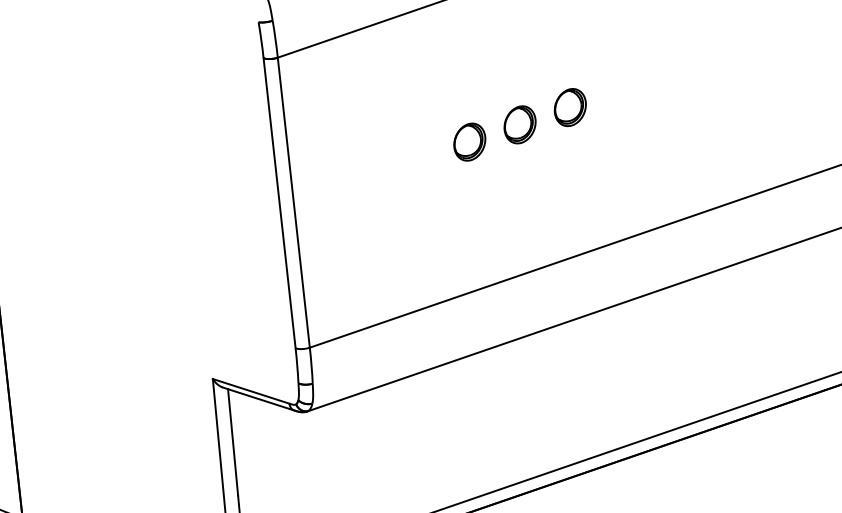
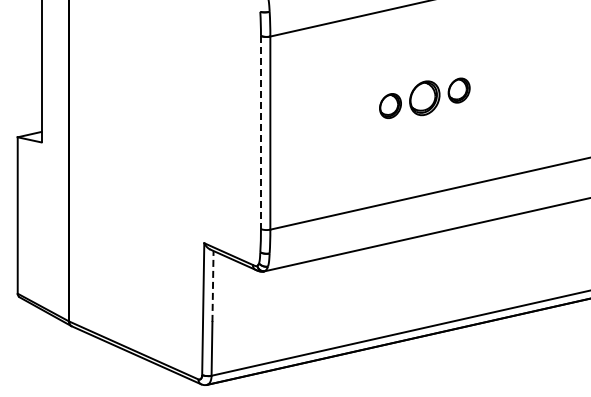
part: (519, 125) -> (424, 98), size x1.4
line: (278, 203) -> (260, 132), solid -> dashed
line: (233, 440) -> (213, 285), solid -> dashed

